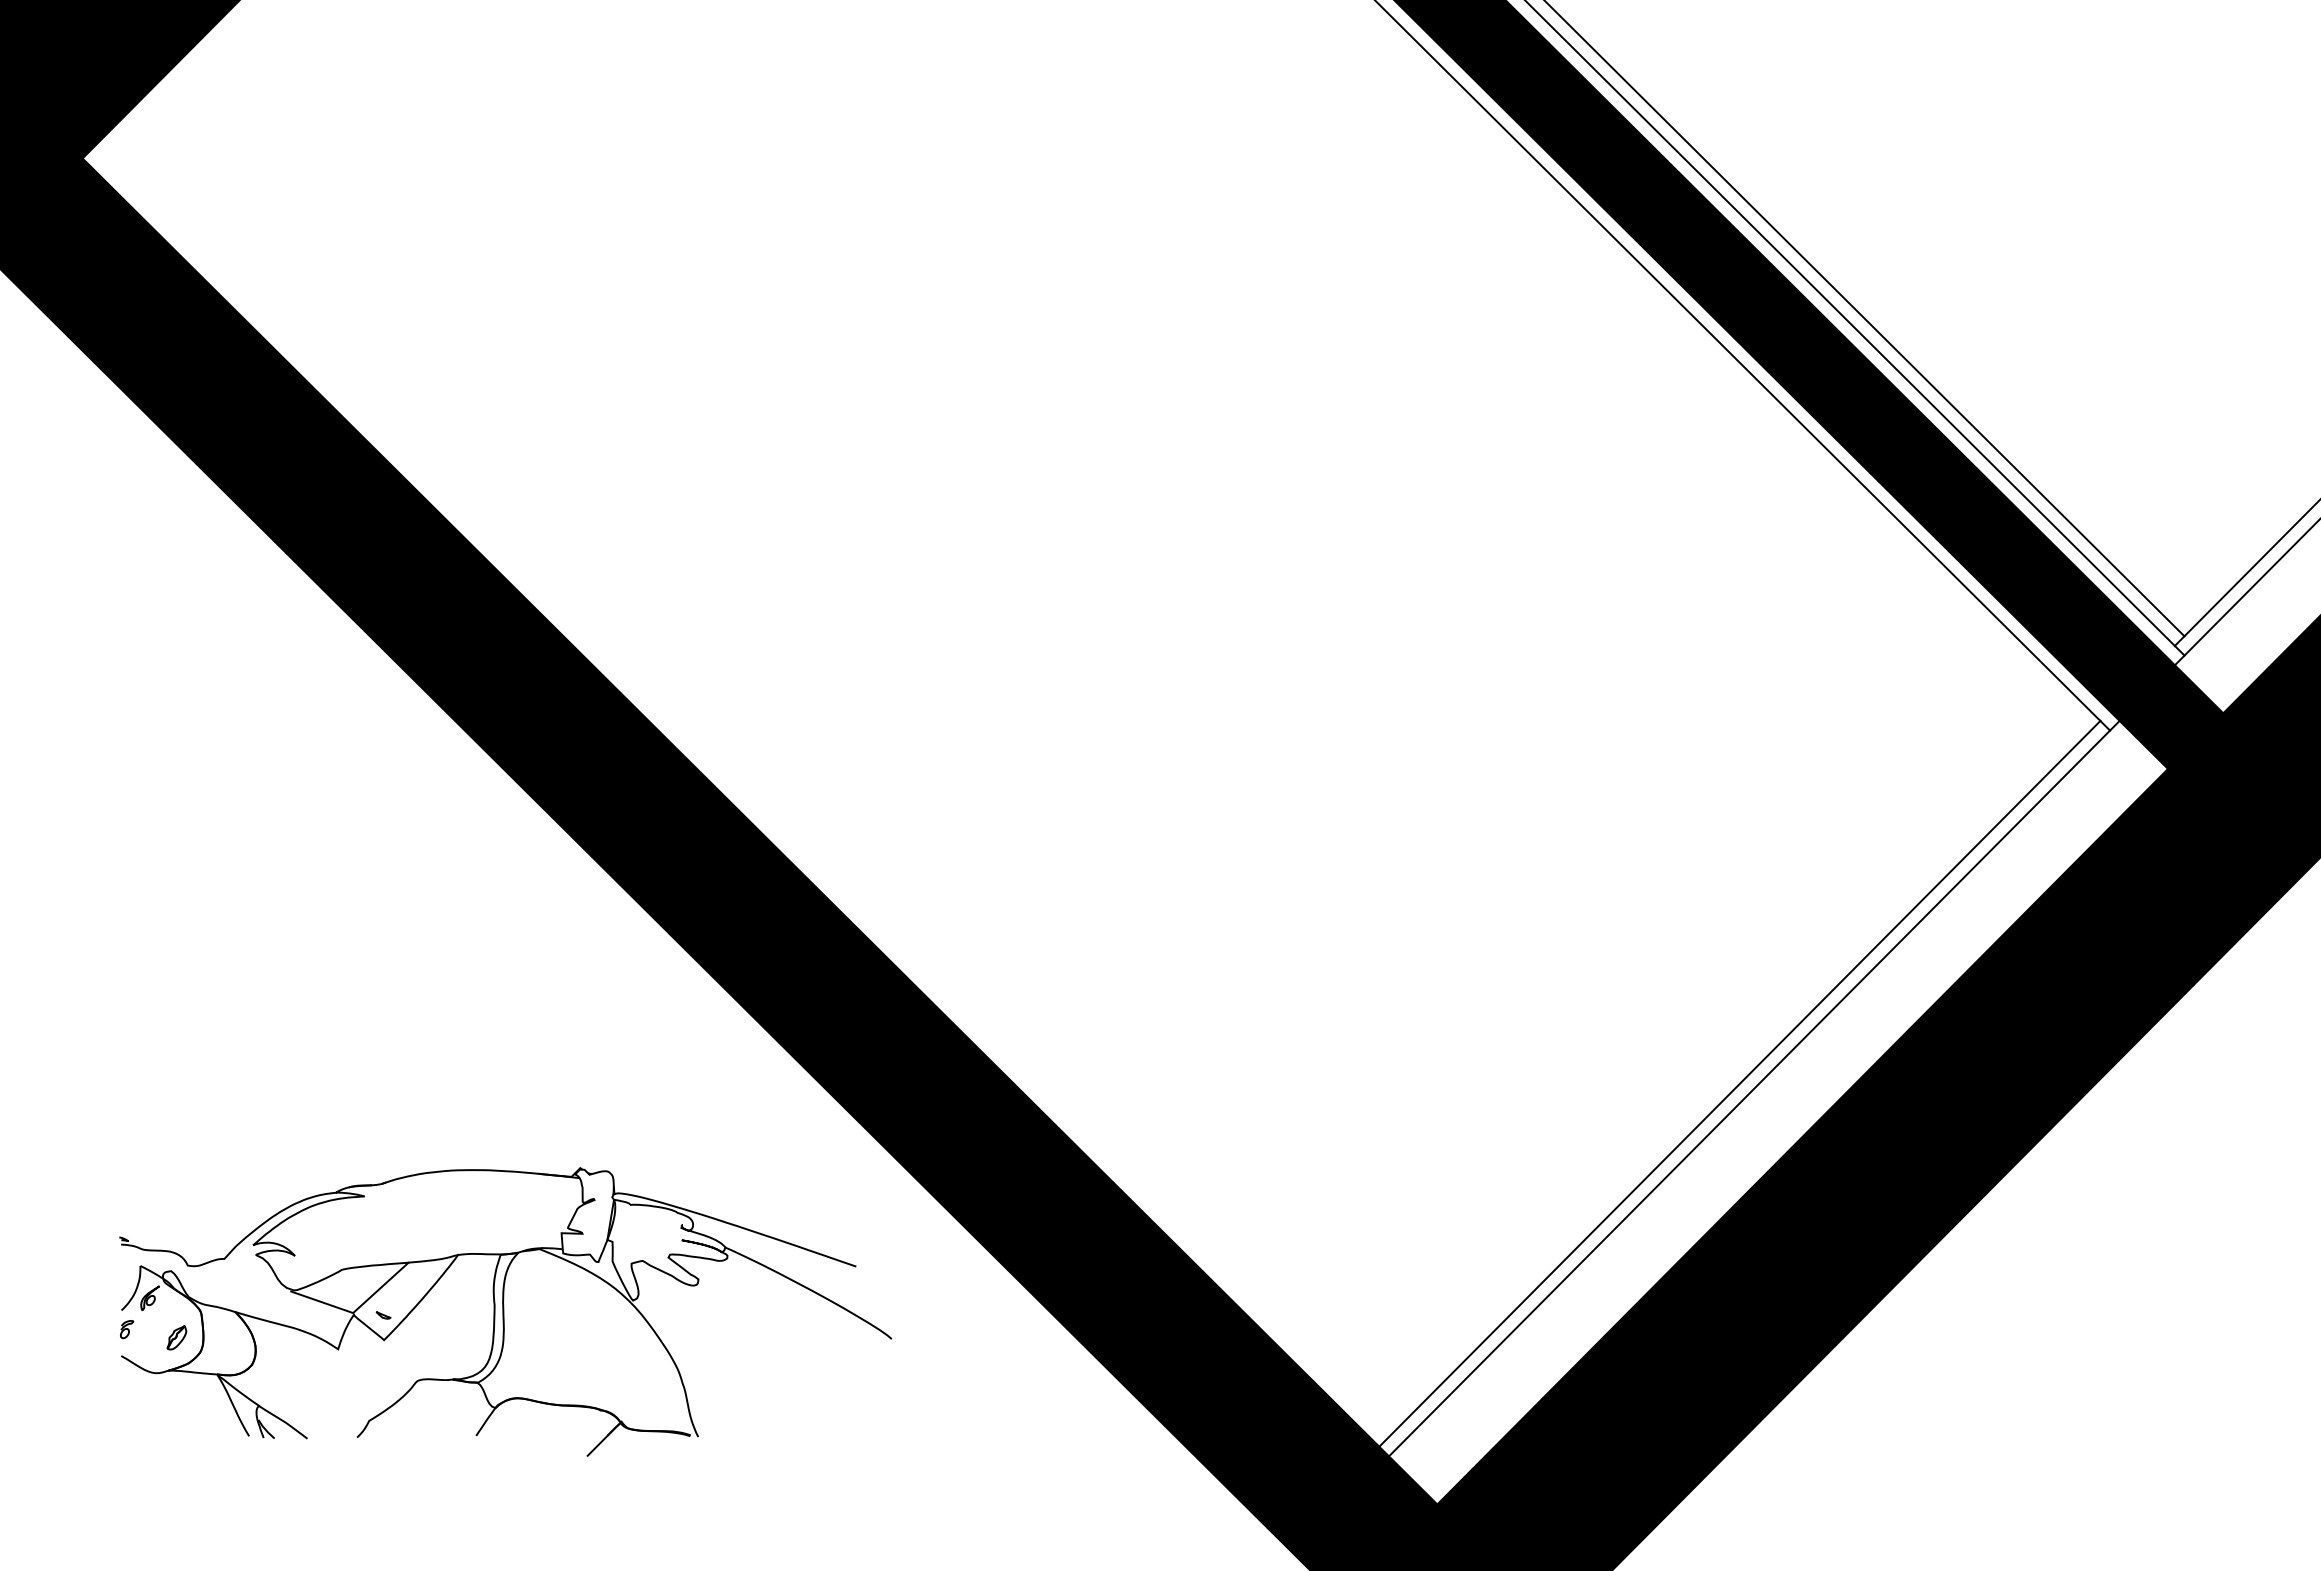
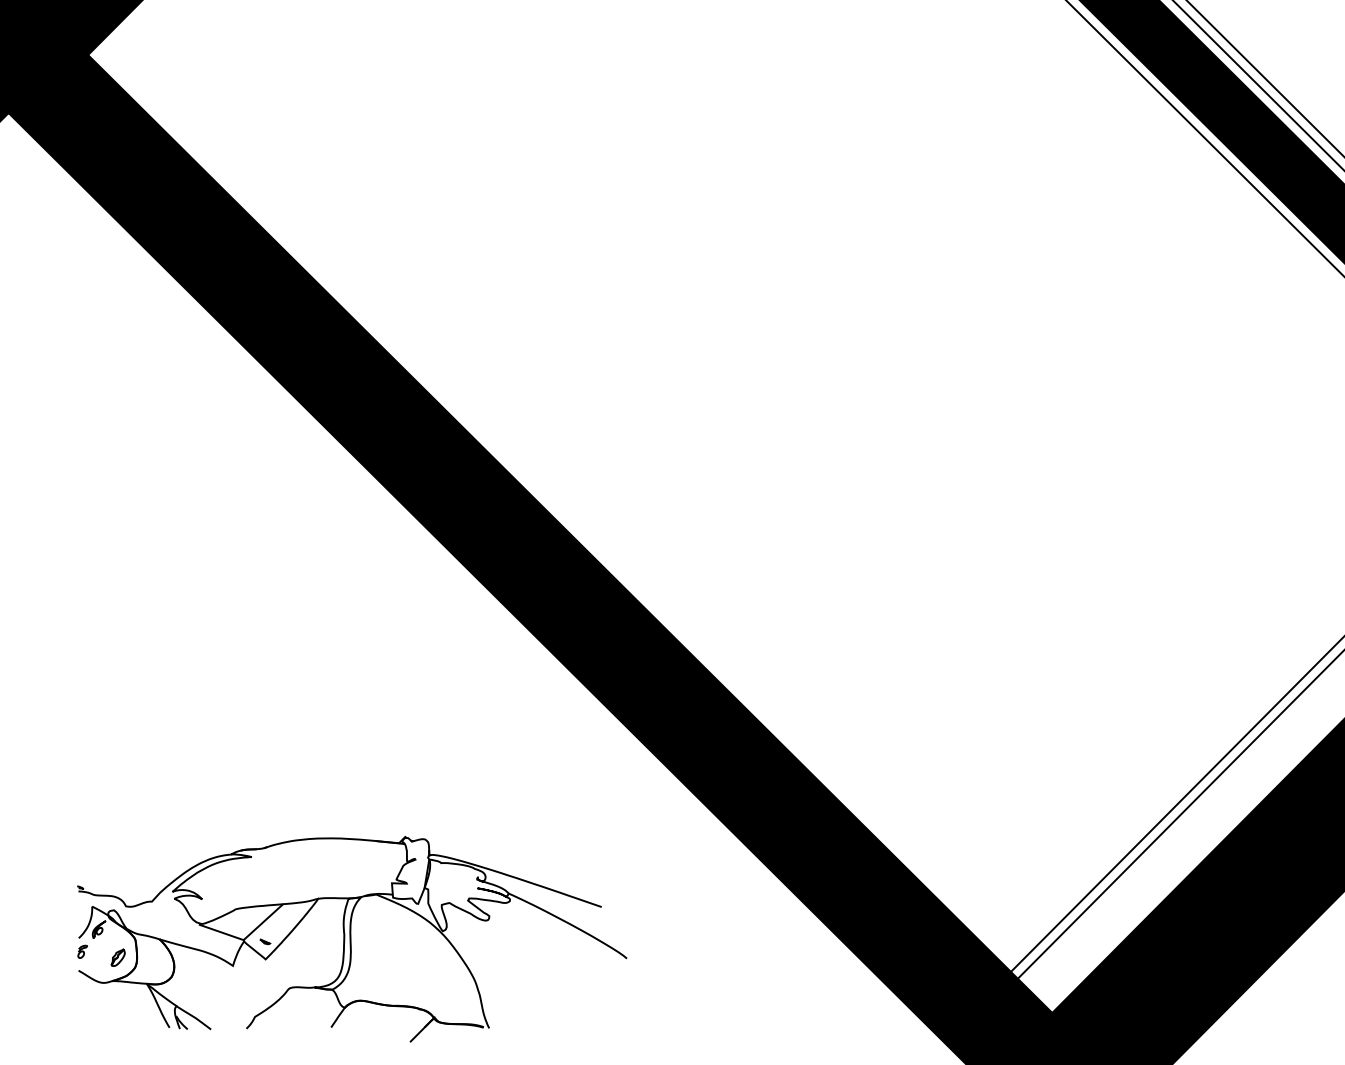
part: (505, 1311) -> (352, 939), moved

